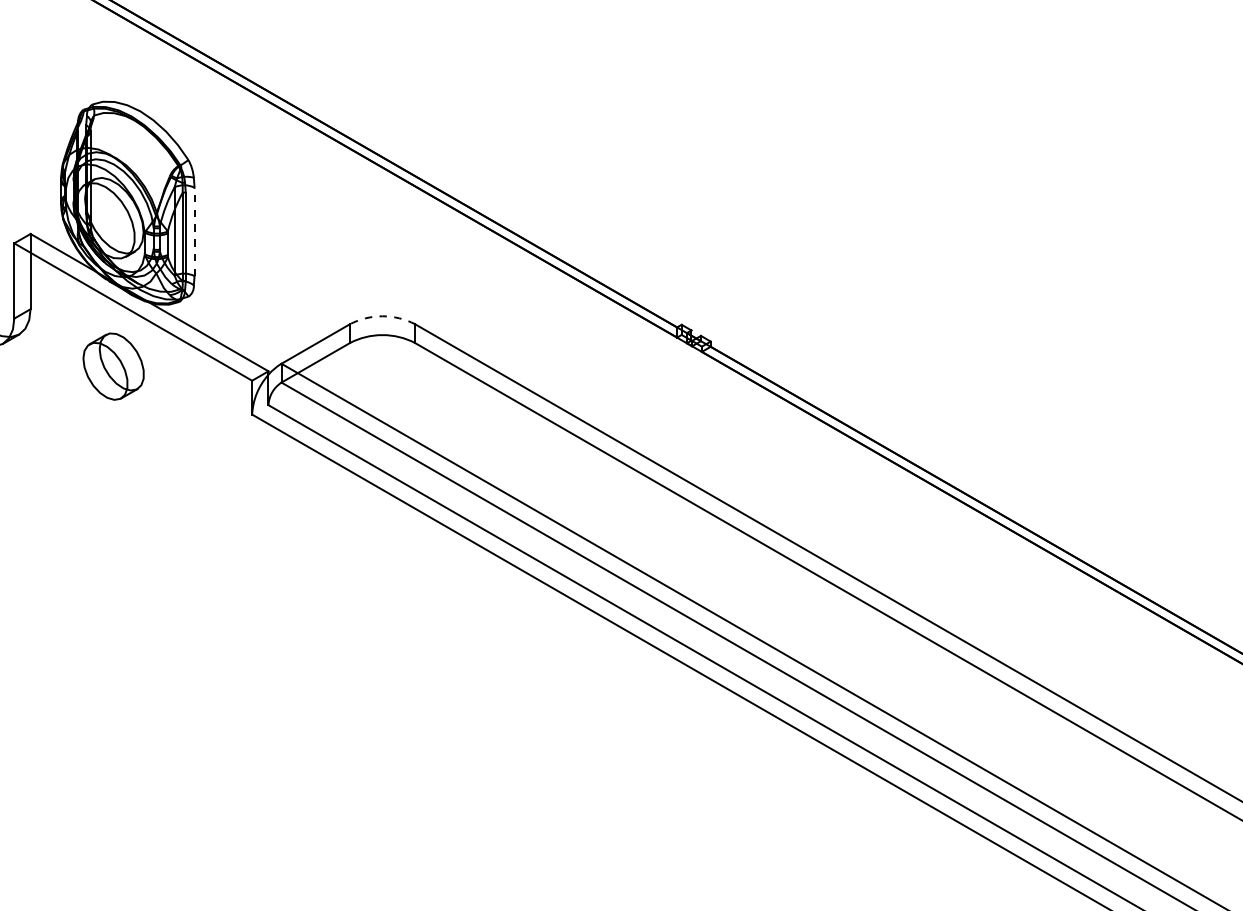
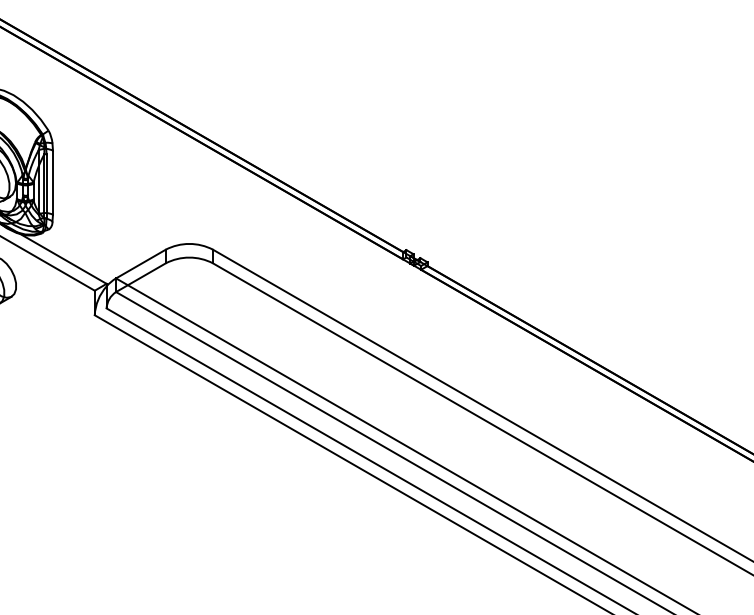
line: (194, 231) -> (52, 182), dashed -> solid
arc: (382, 316) -> (189, 244), dashed -> solid

